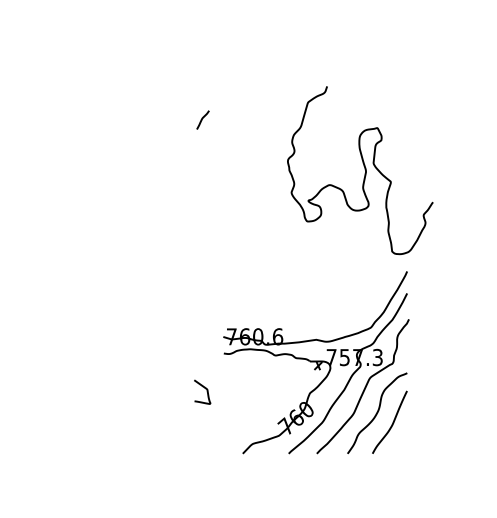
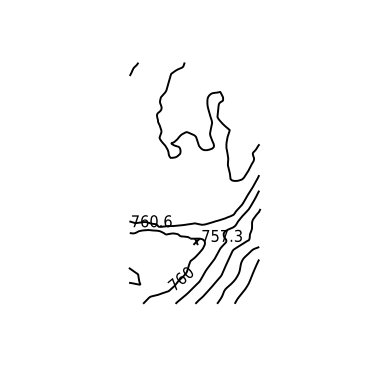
curve: (202, 120) -> (133, 69), moved
curve: (363, 168) -> (210, 120), moved
curve: (205, 389) -> (136, 274), moved

